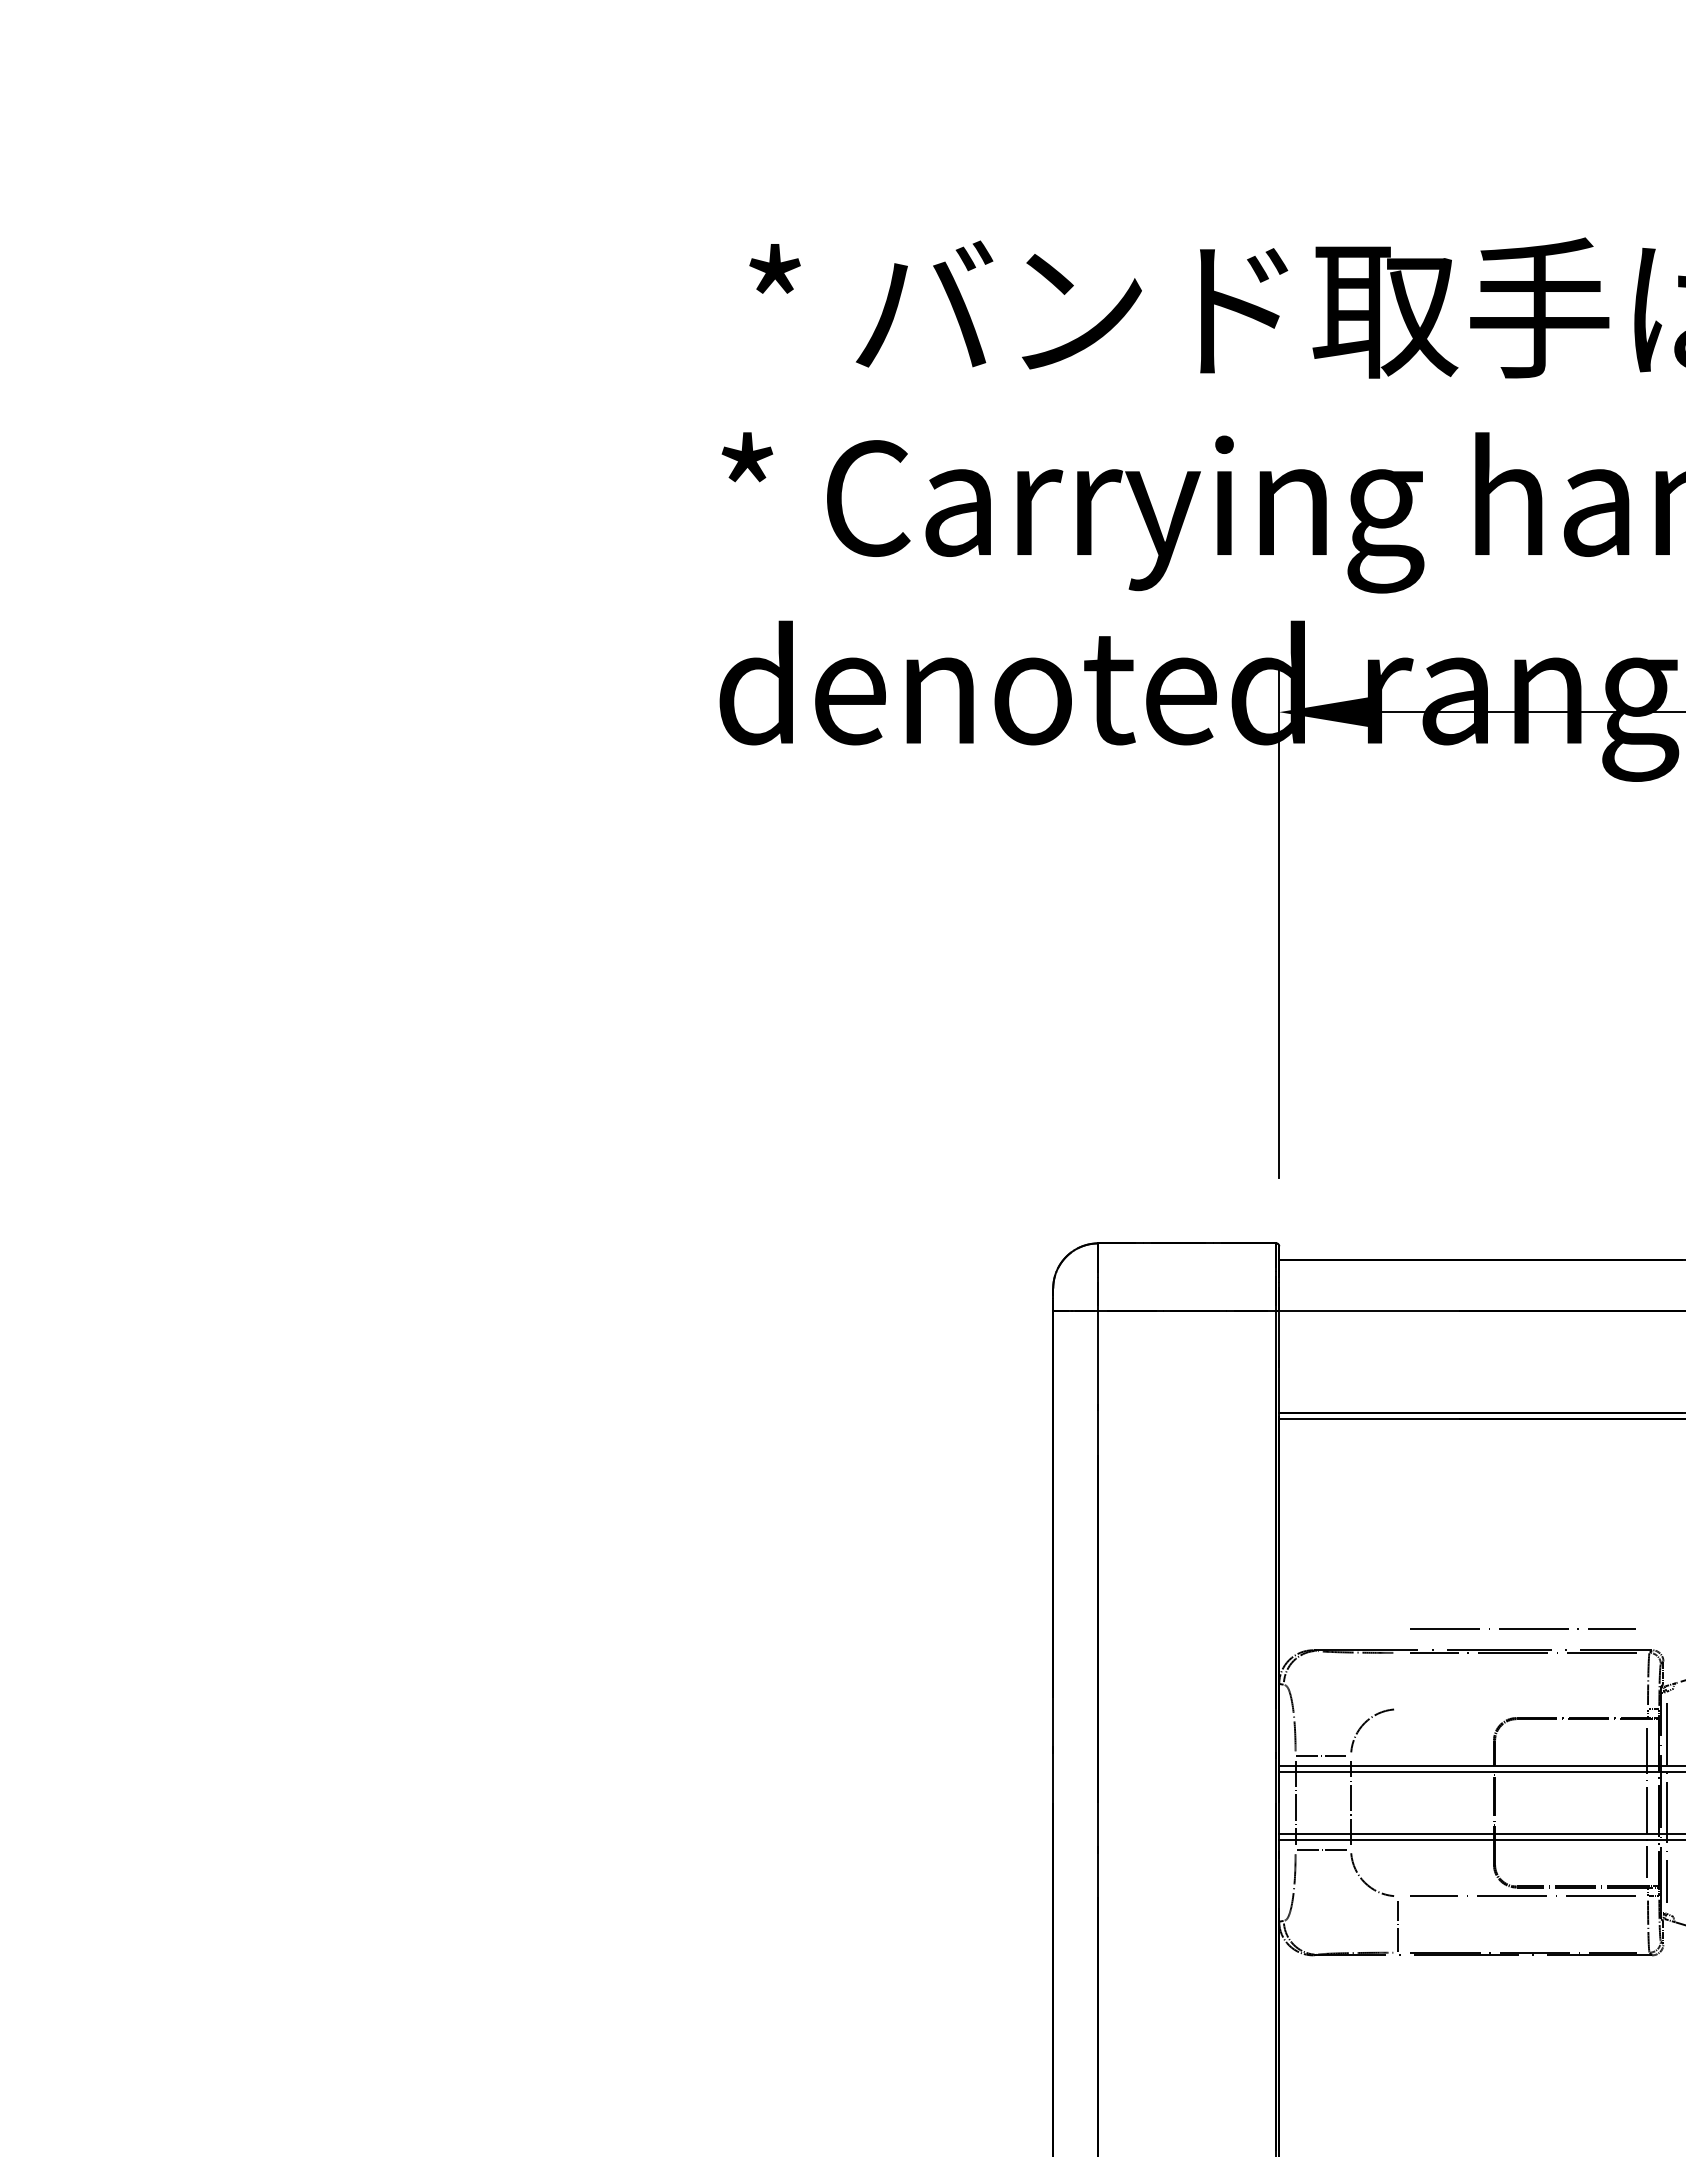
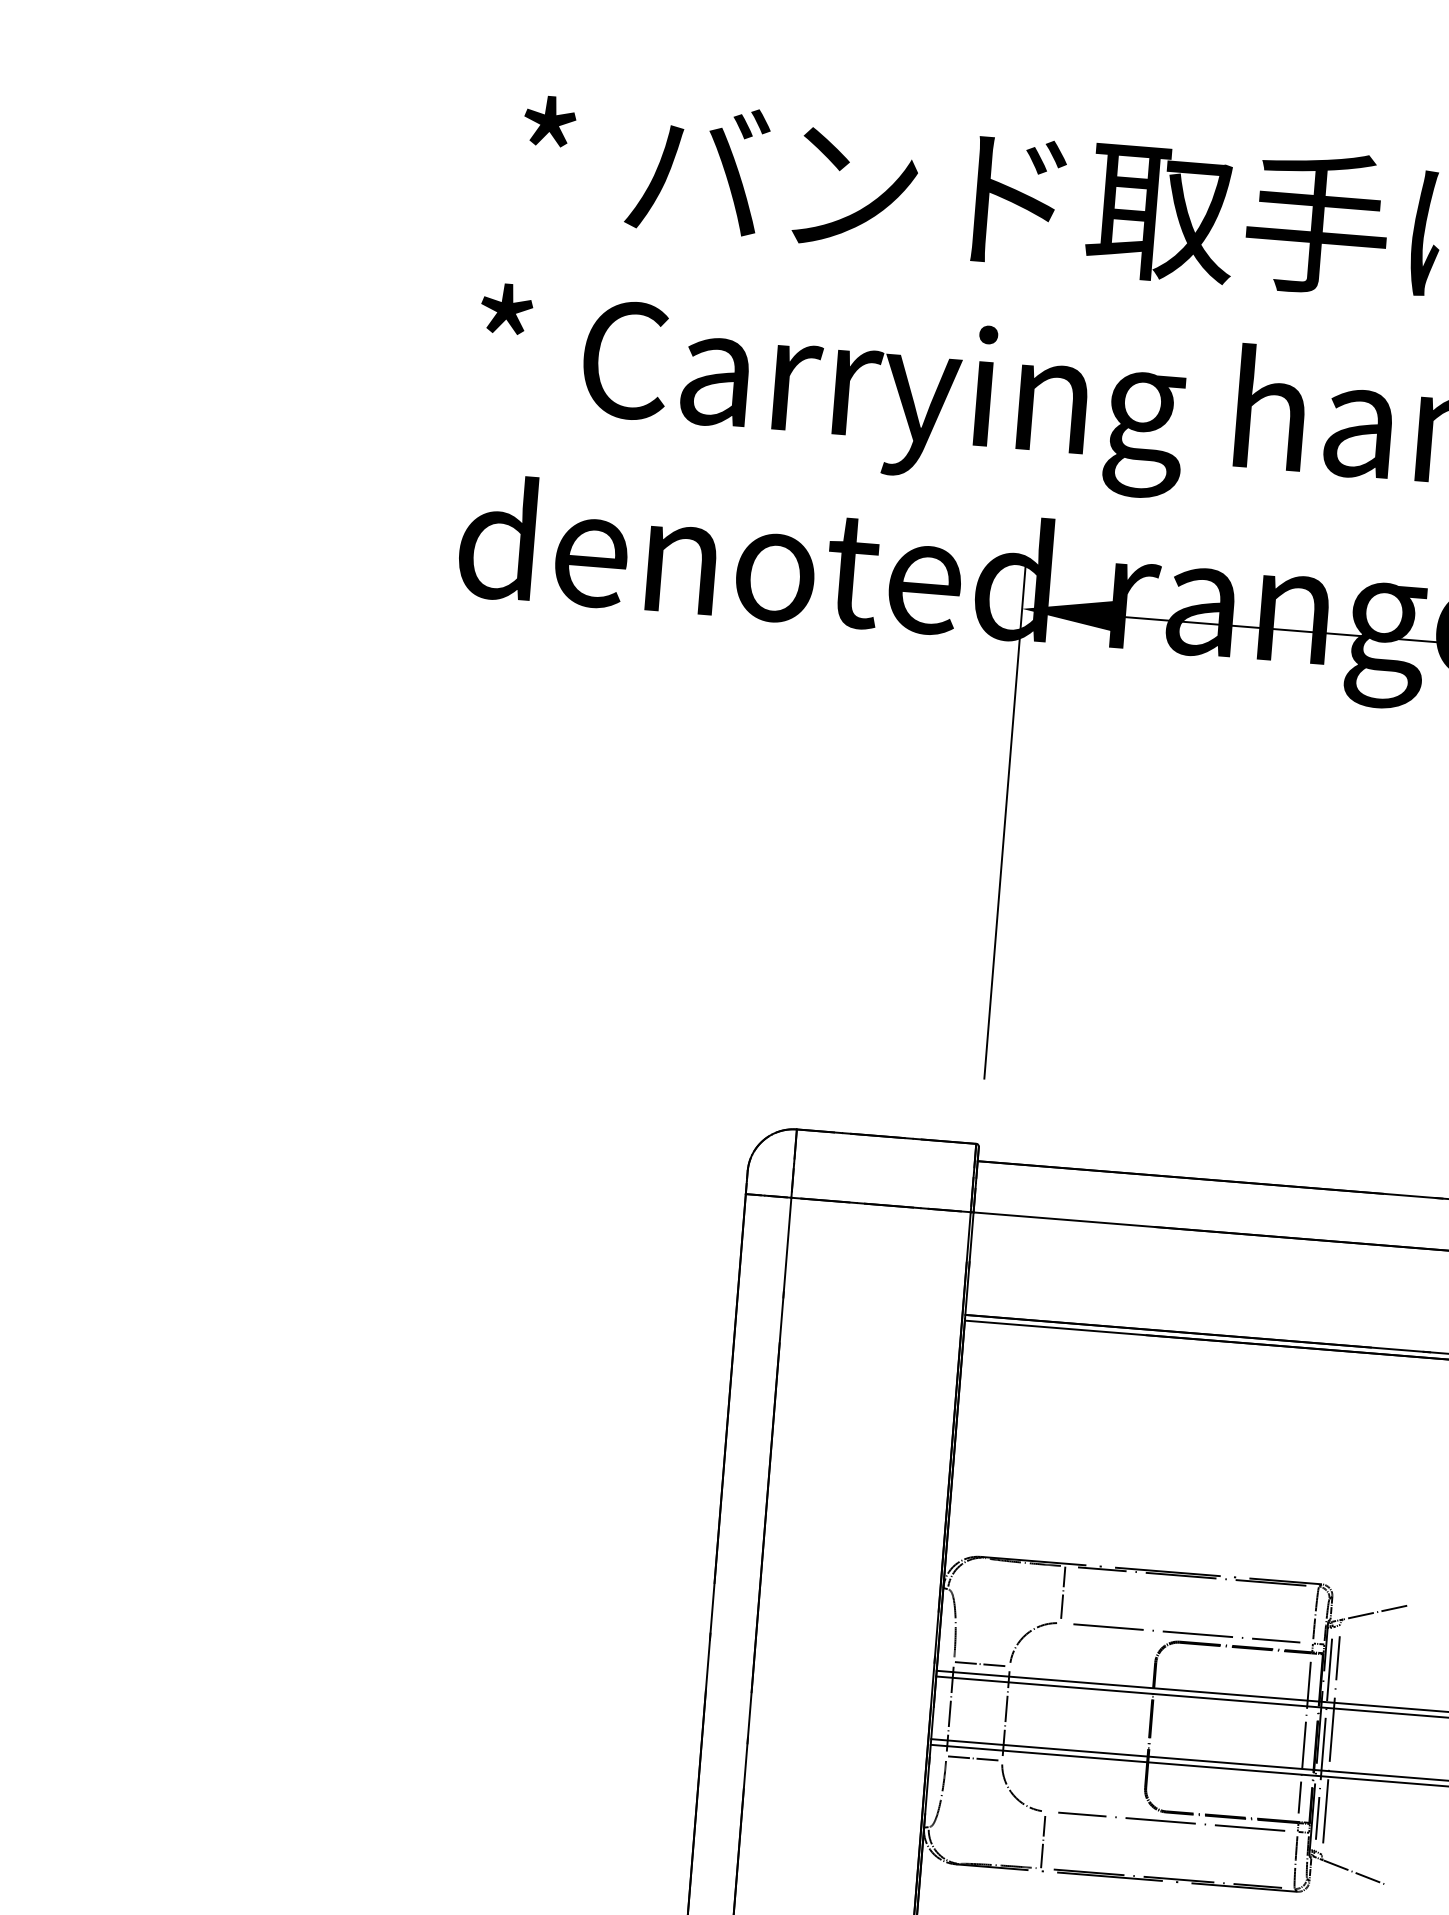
line: (1522, 1628) -> (1186, 1632), moved
line: (1397, 1679) -> (1062, 1593), added
line: (1673, 1802) -> (1331, 1739), added

